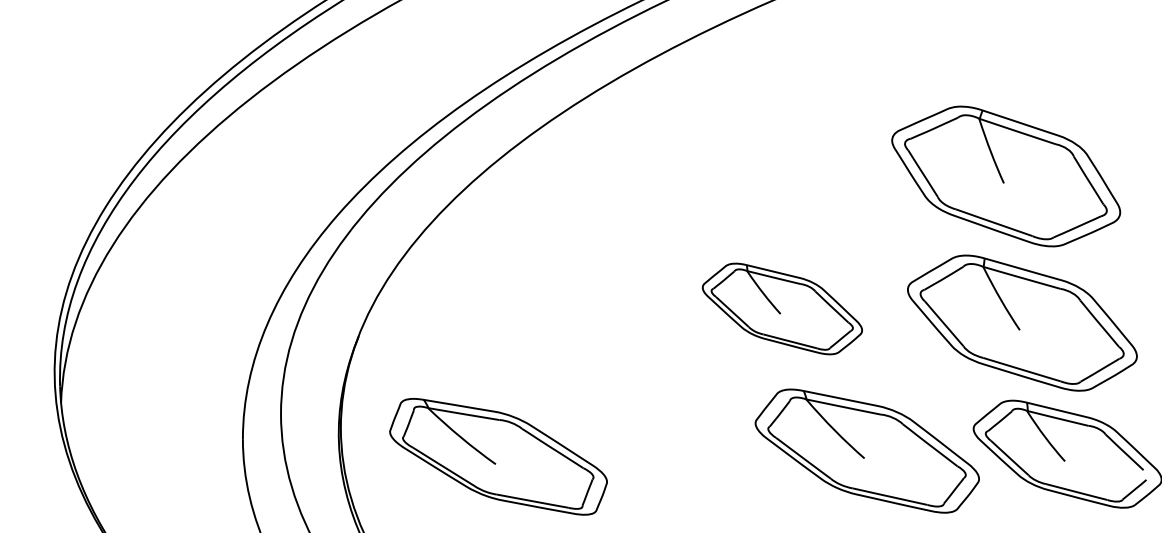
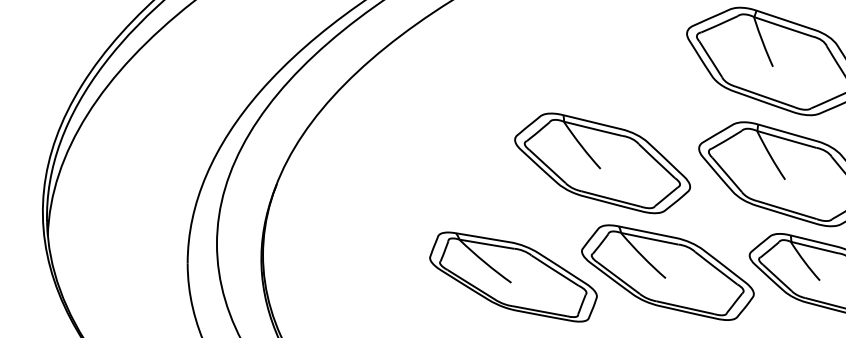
part: (782, 308) -> (602, 163), size x1.43
part: (498, 456) -> (513, 276), moved

